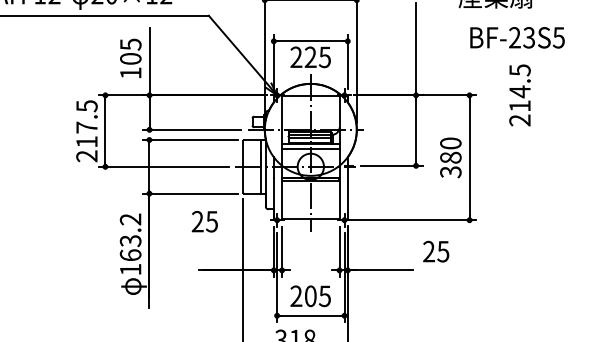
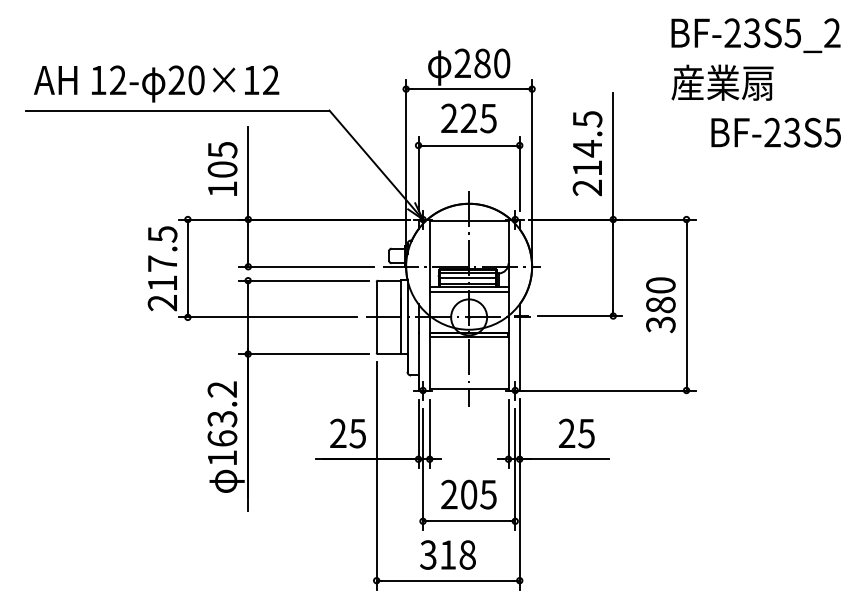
text: (517, 37) -> (775, 132), moved
text: (310, 57) -> (468, 118), moved
text: (519, 95) -> (587, 153), moved
text: (204, 221) -> (347, 433), moved
text: (435, 251) -> (576, 433), moved

